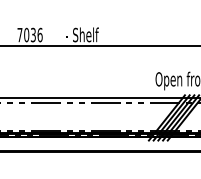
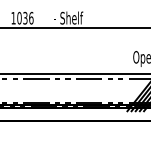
text: (19, 35) -> (13, 18), 7036 -> 1036

